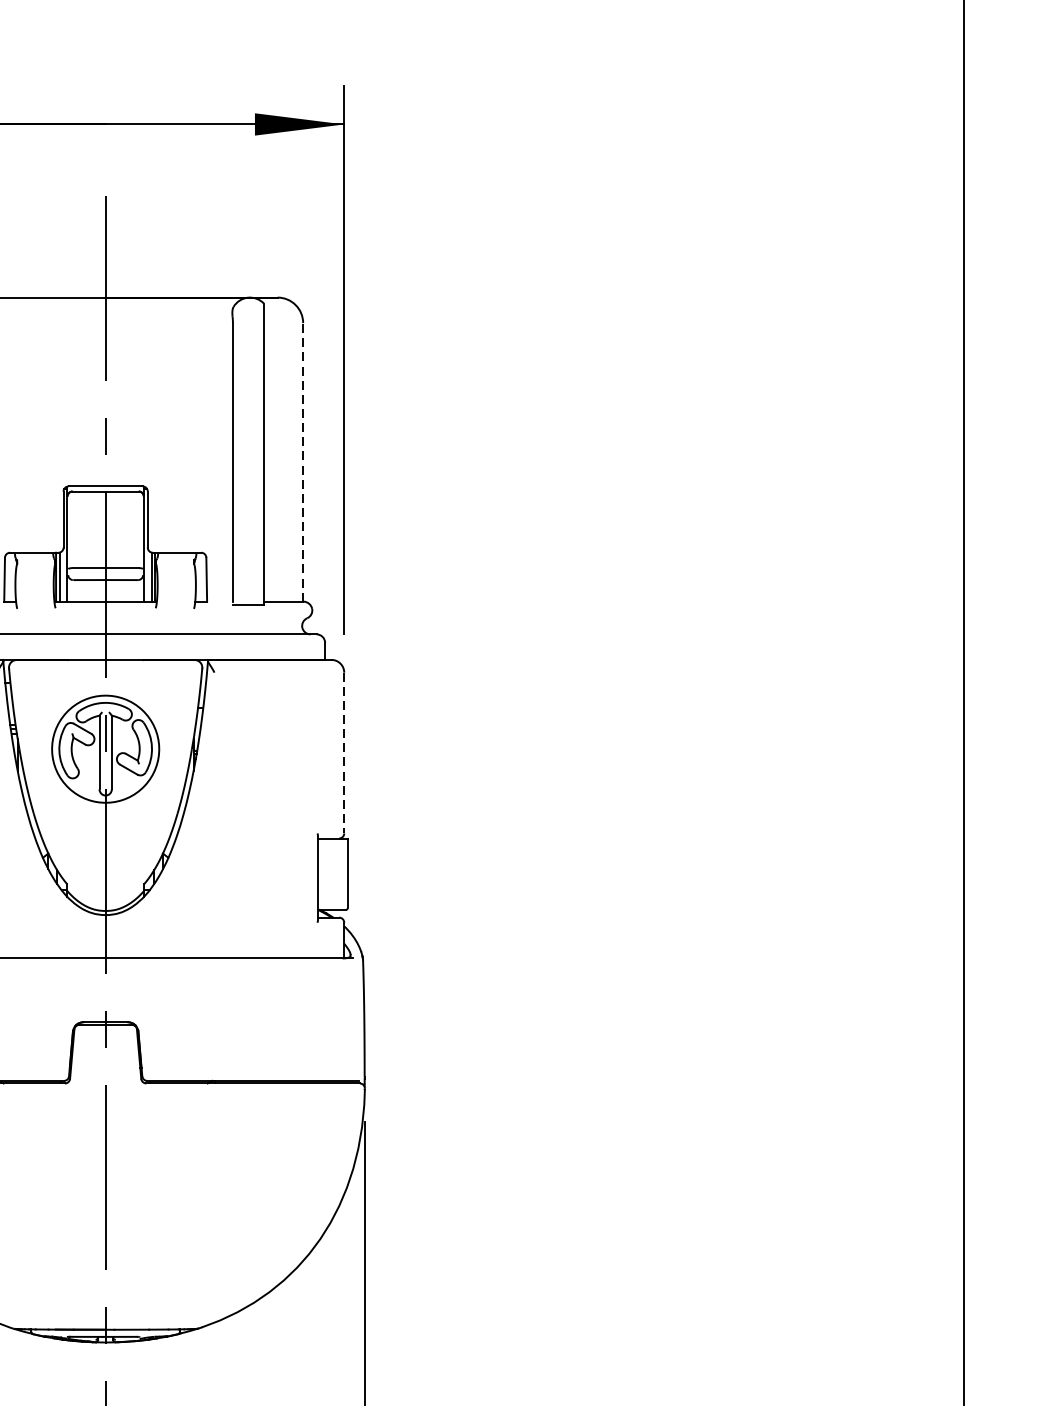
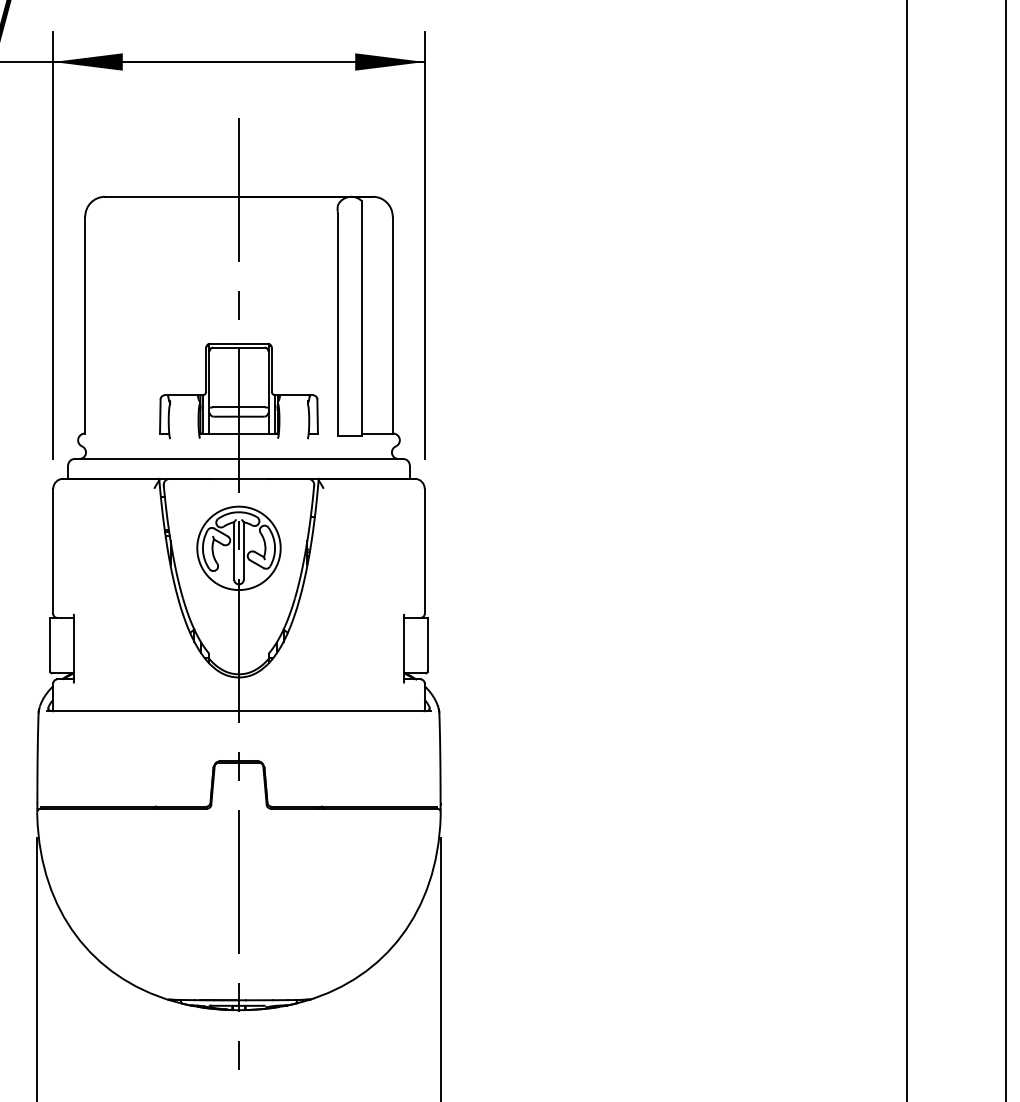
line: (302, 461) -> (392, 324), dashed -> solid
line: (343, 753) -> (424, 551), dashed -> solid

